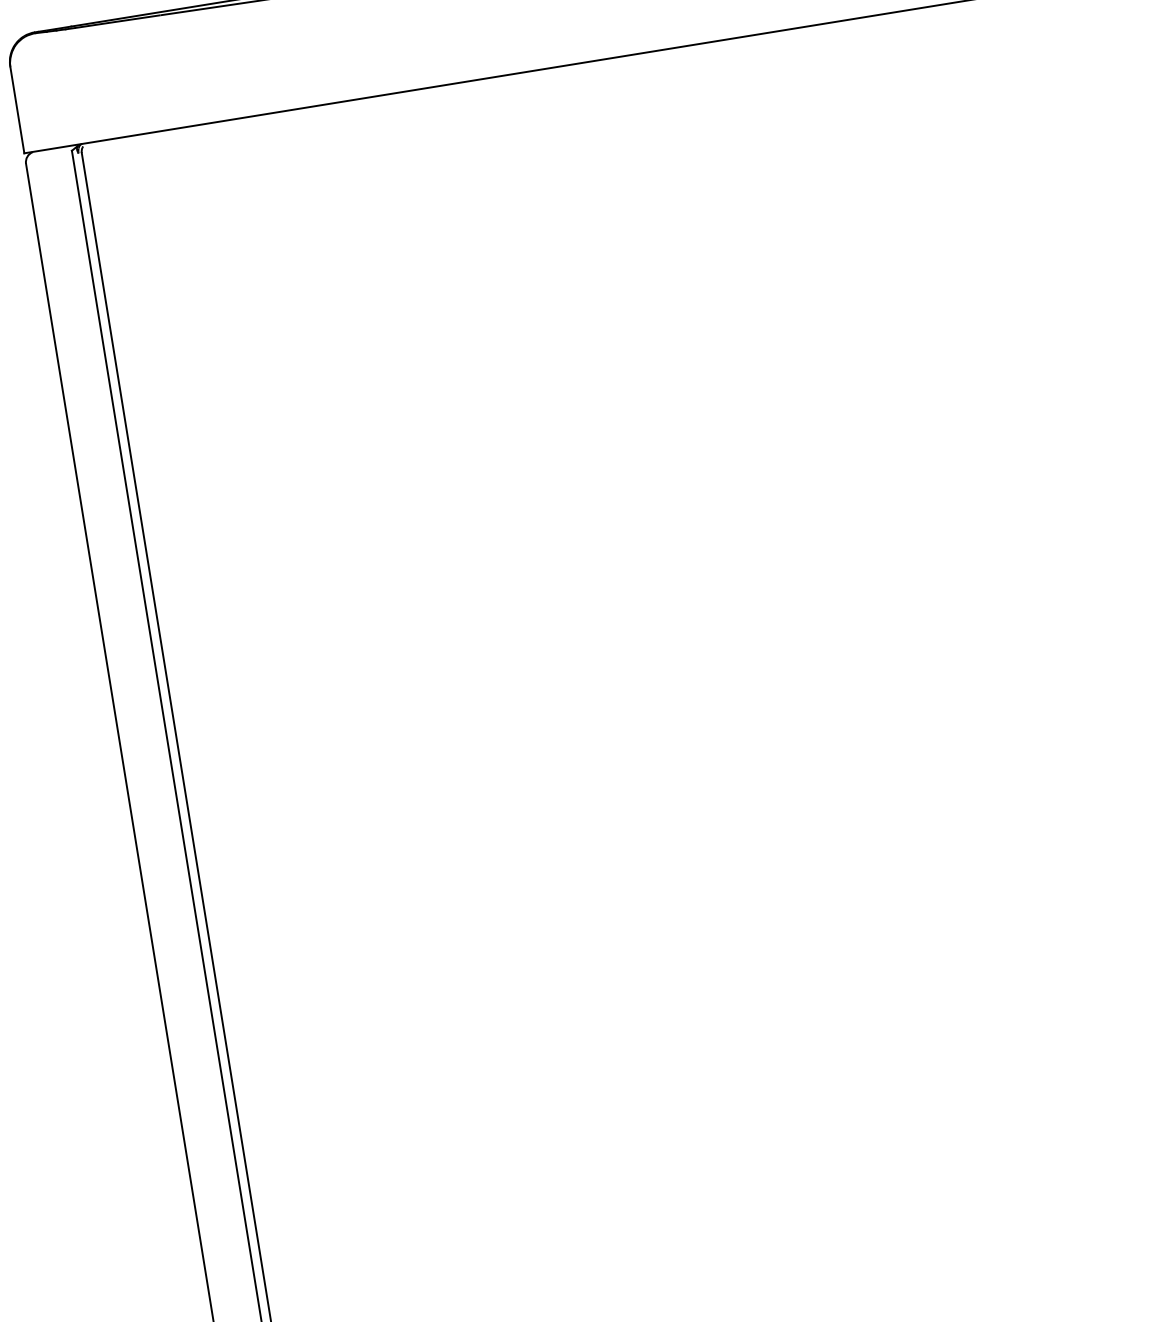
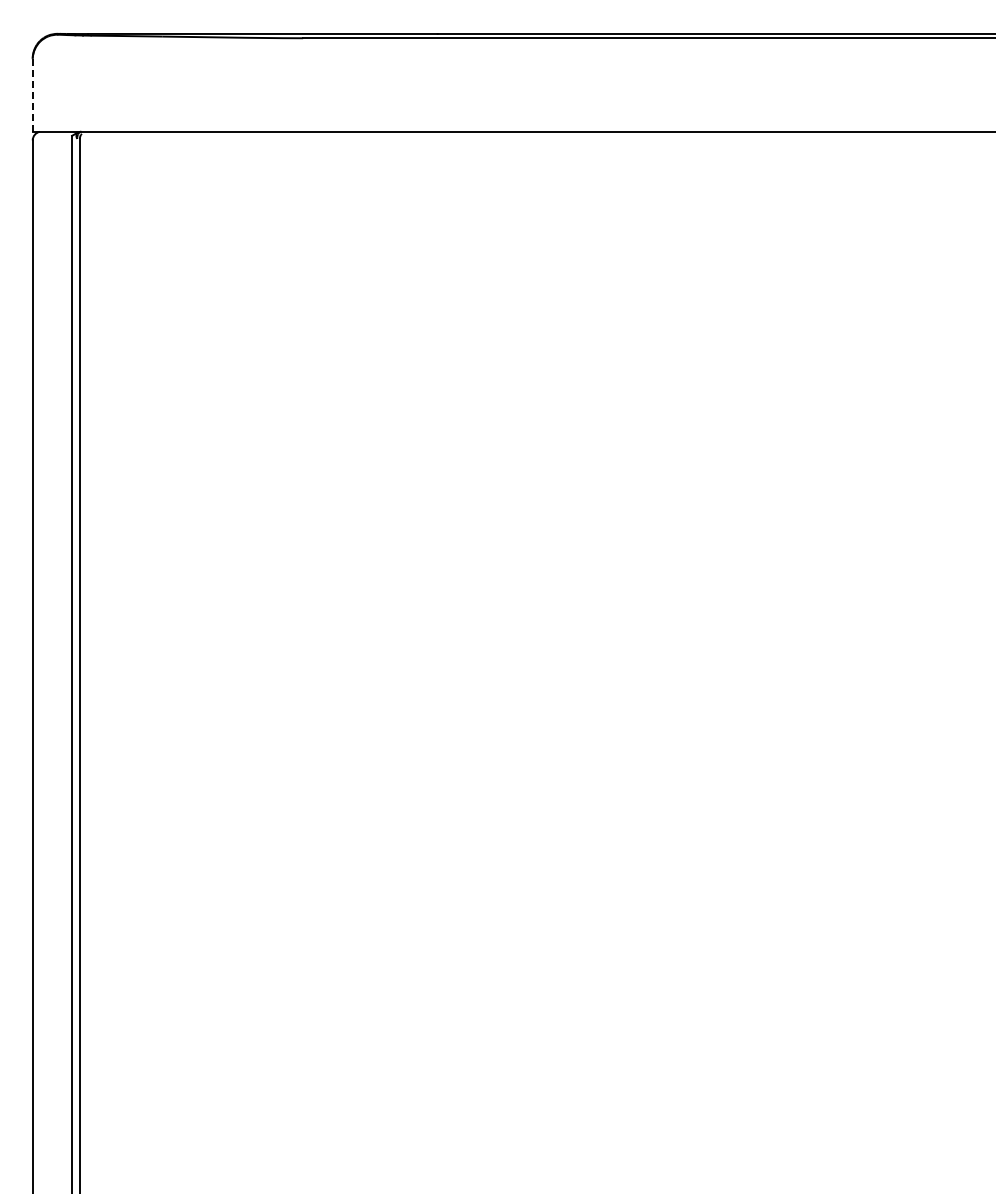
line: (17, 110) -> (32, 95), solid -> dashed

